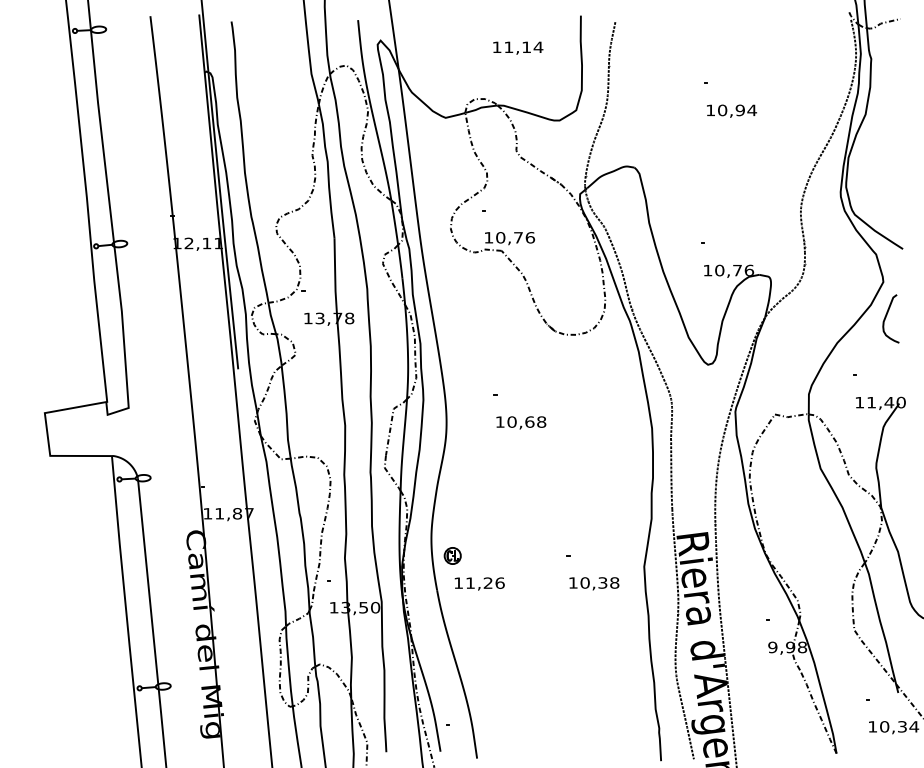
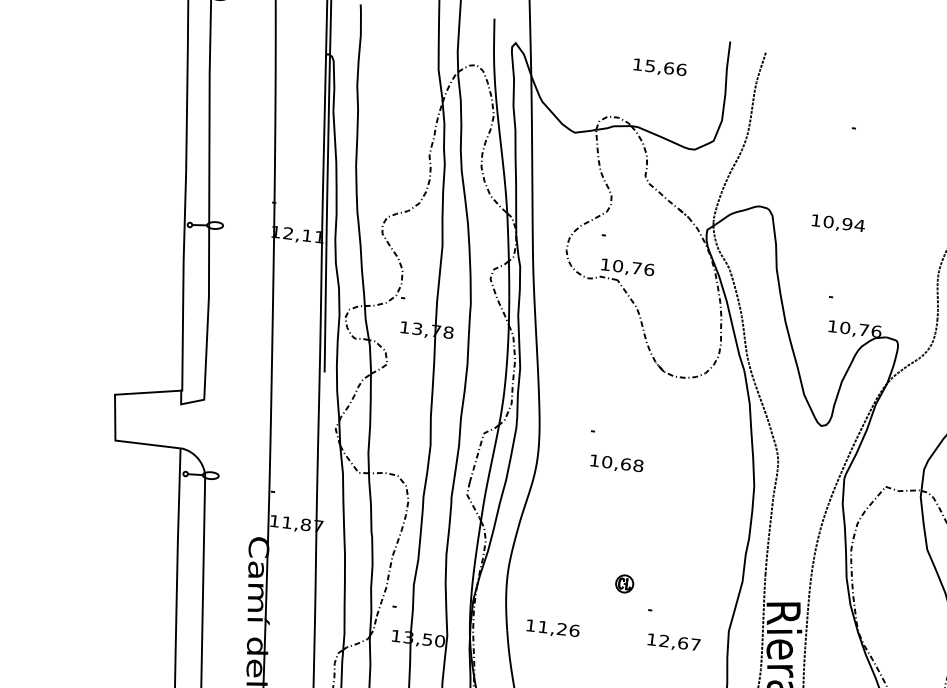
text: (523, 47) -> (665, 68), 11,14 -> 15,66
text: (731, 110) -> (838, 223), moved
part: (452, 555) -> (624, 583), moved
text: (599, 582) -> (679, 642), 10,38 -> 12,67

